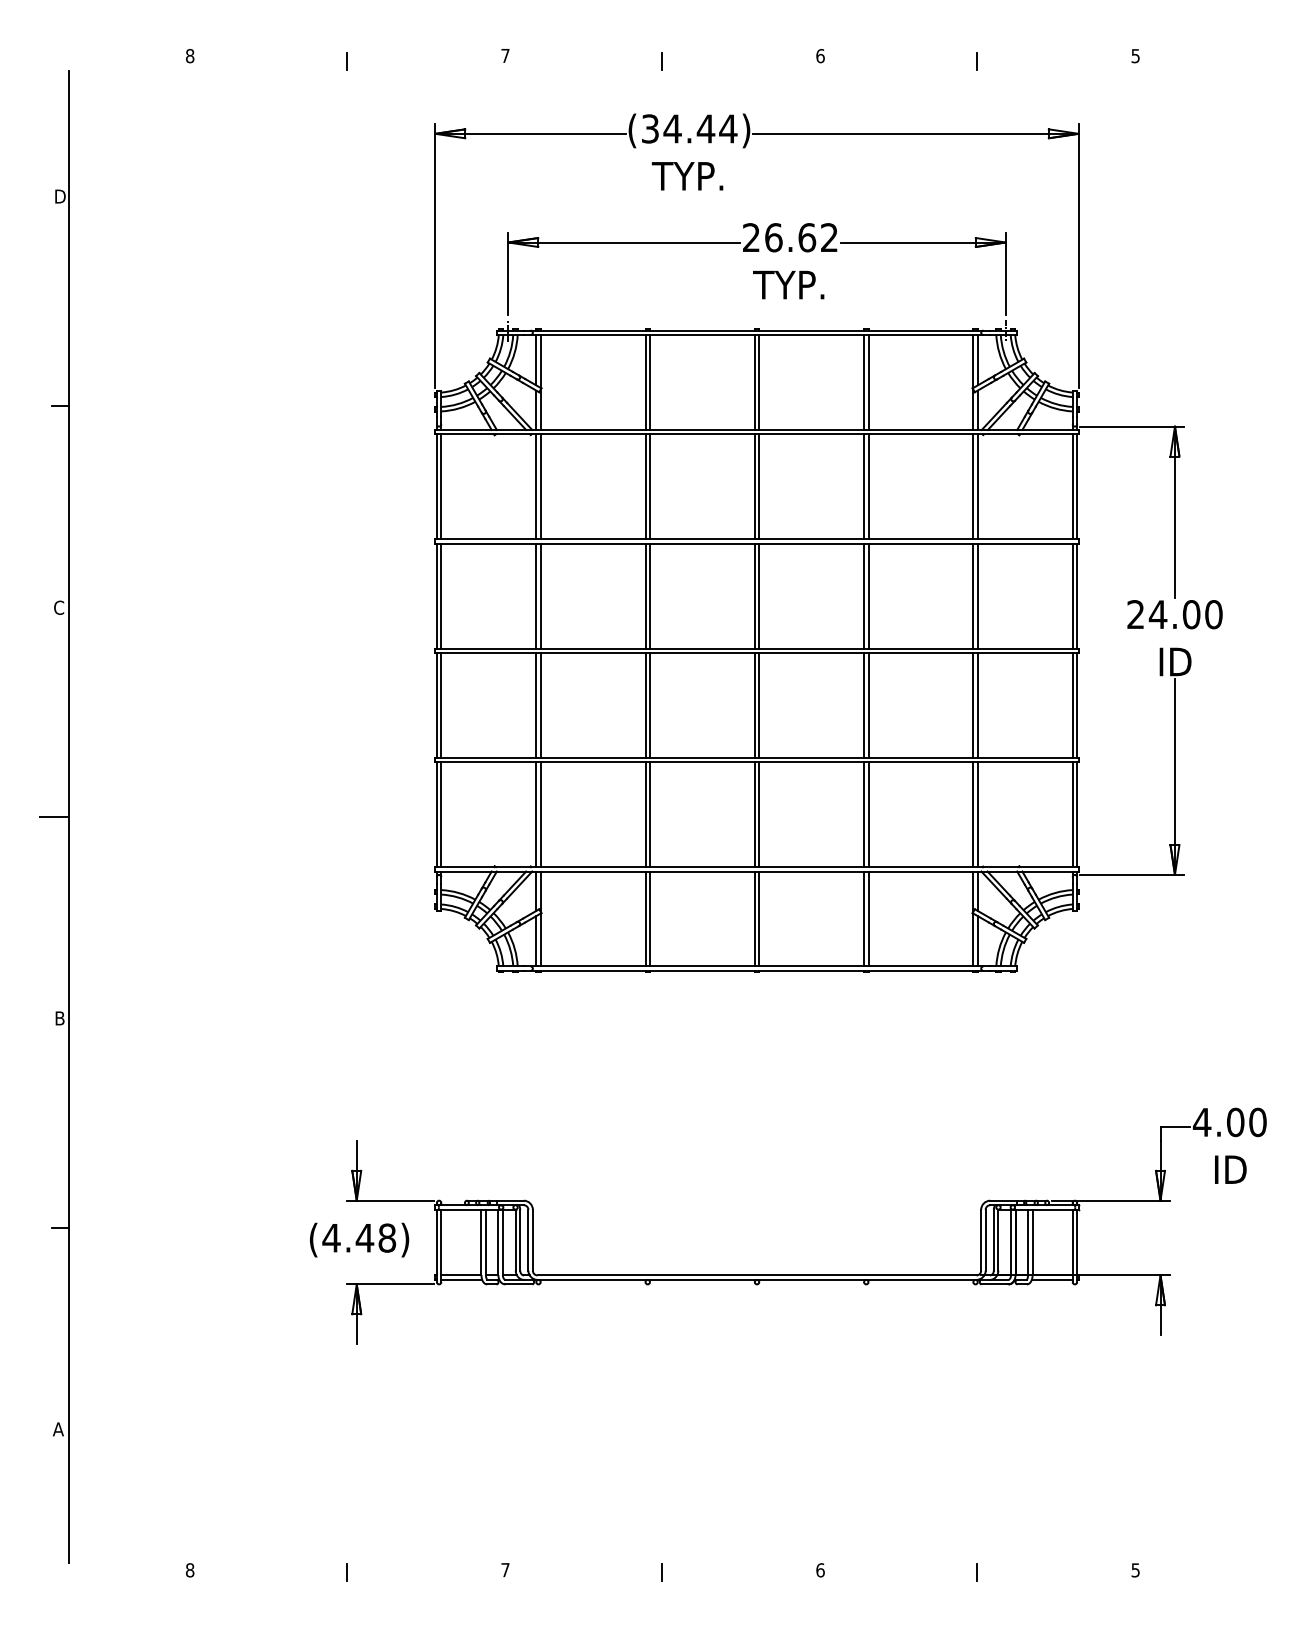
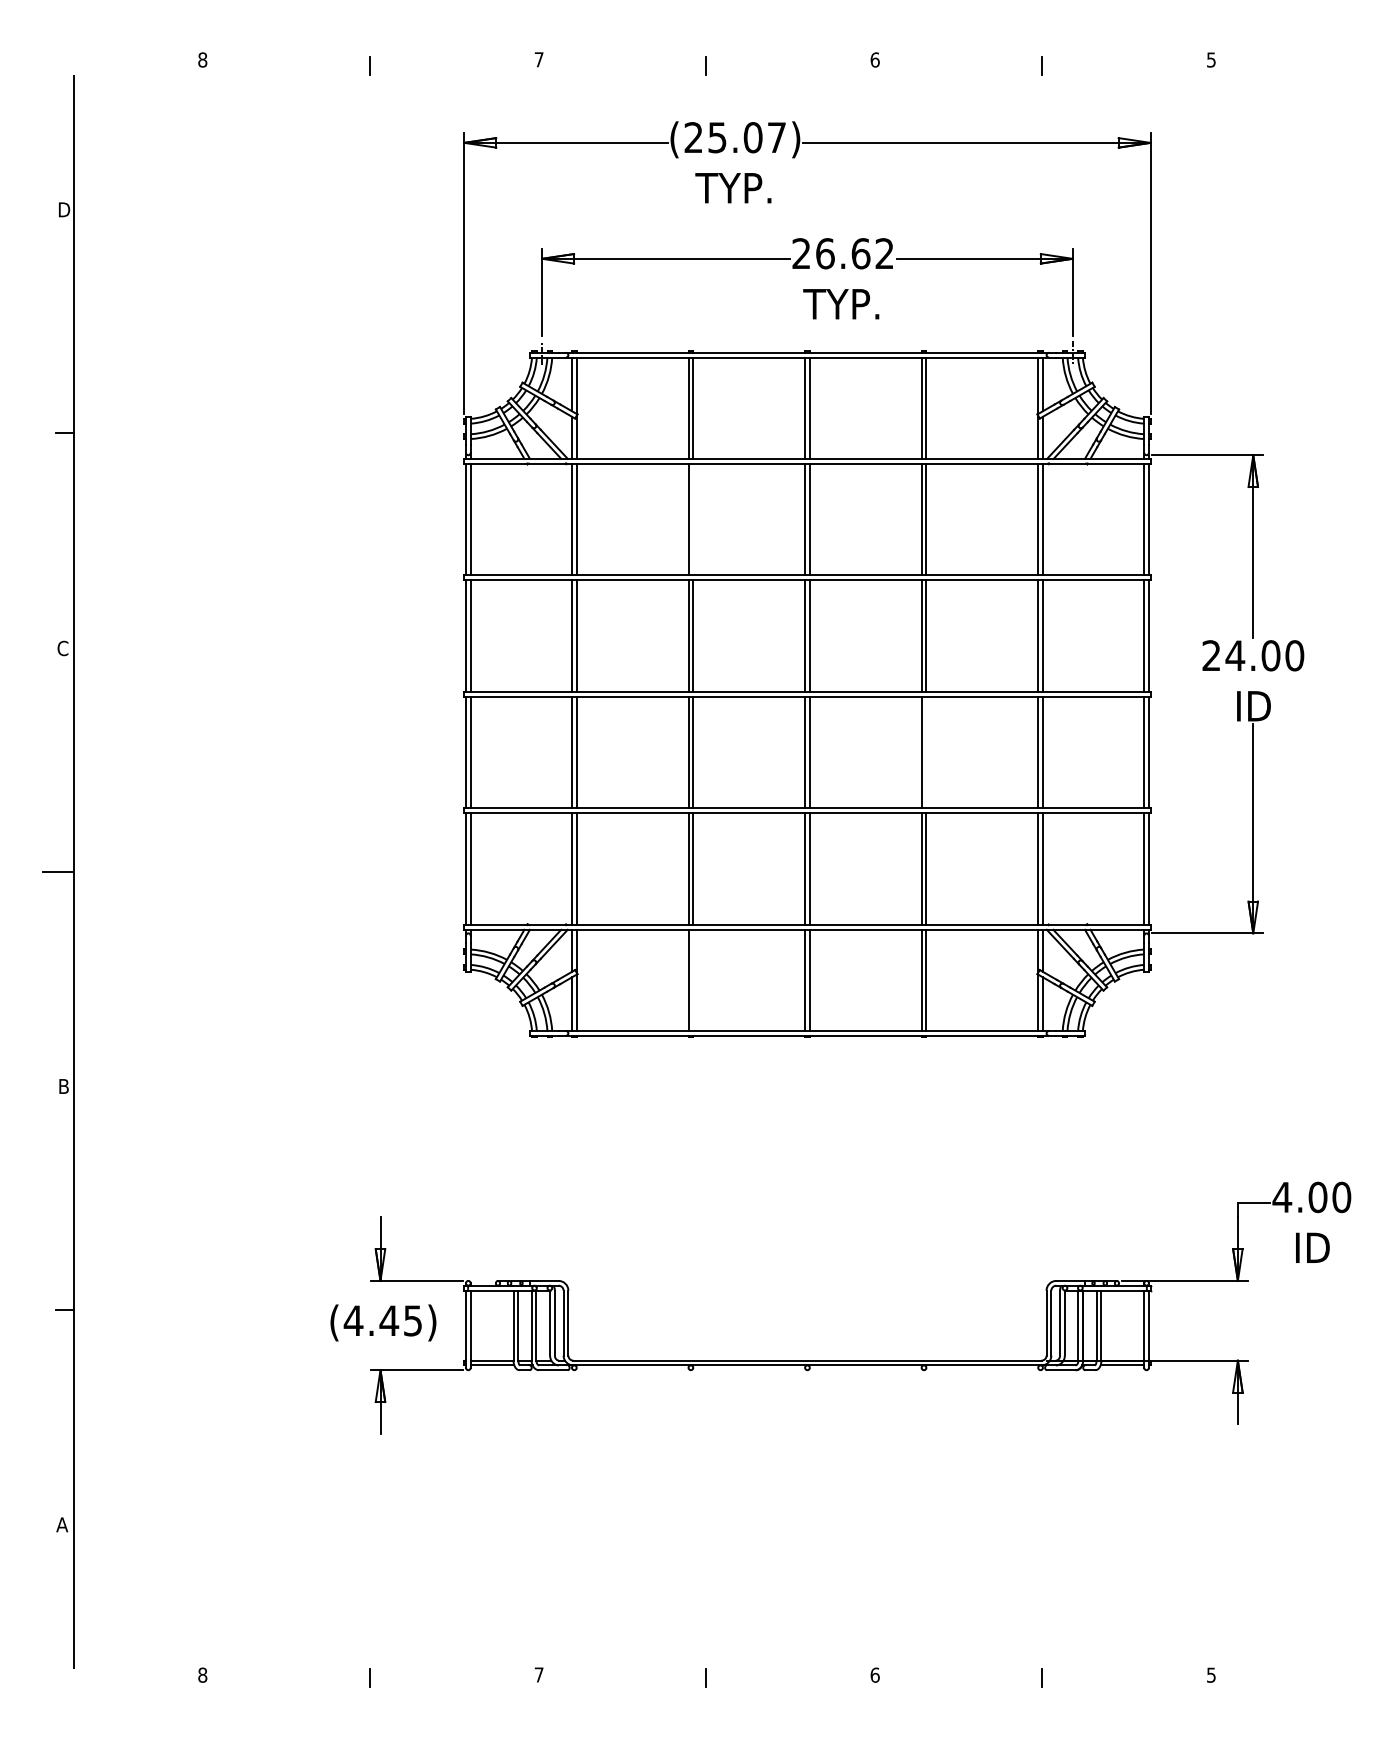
text: (689, 128) -> (735, 137), (34.44) -> (25.07)
line: (650, 486) -> (693, 519), removed
line: (868, 705) -> (926, 752), removed
line: (650, 918) -> (693, 979), removed
text: (387, 1237) -> (413, 1320), (4.48) -> (4.45)

